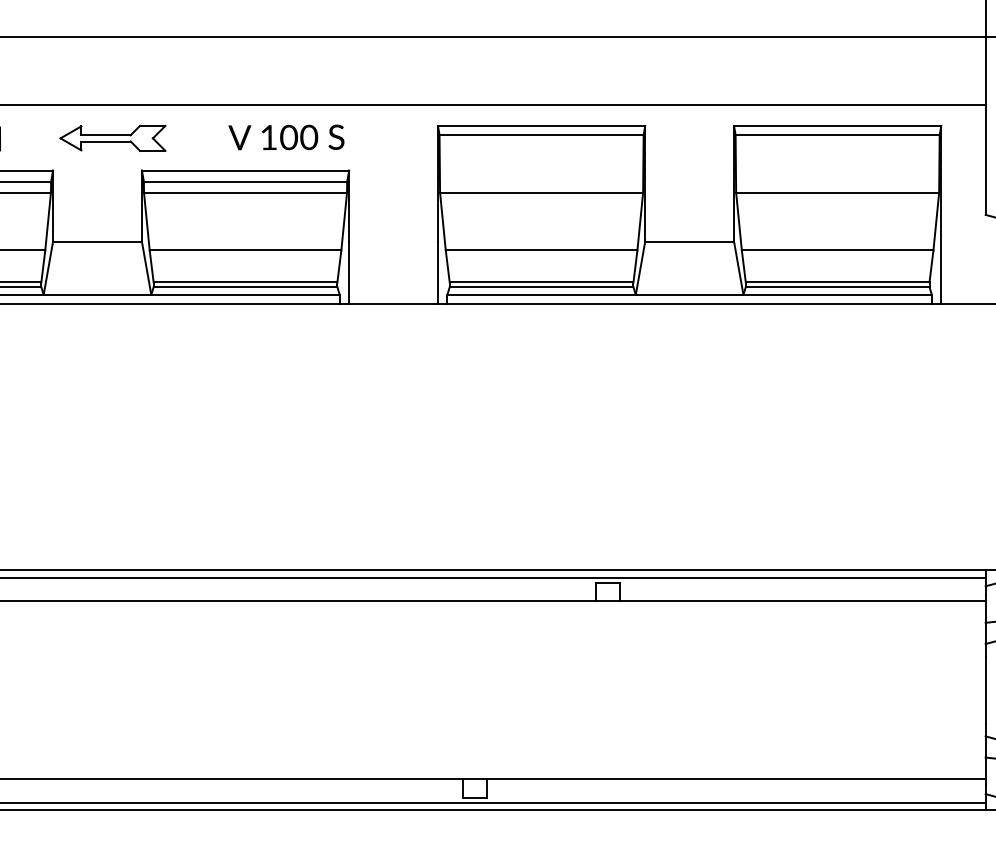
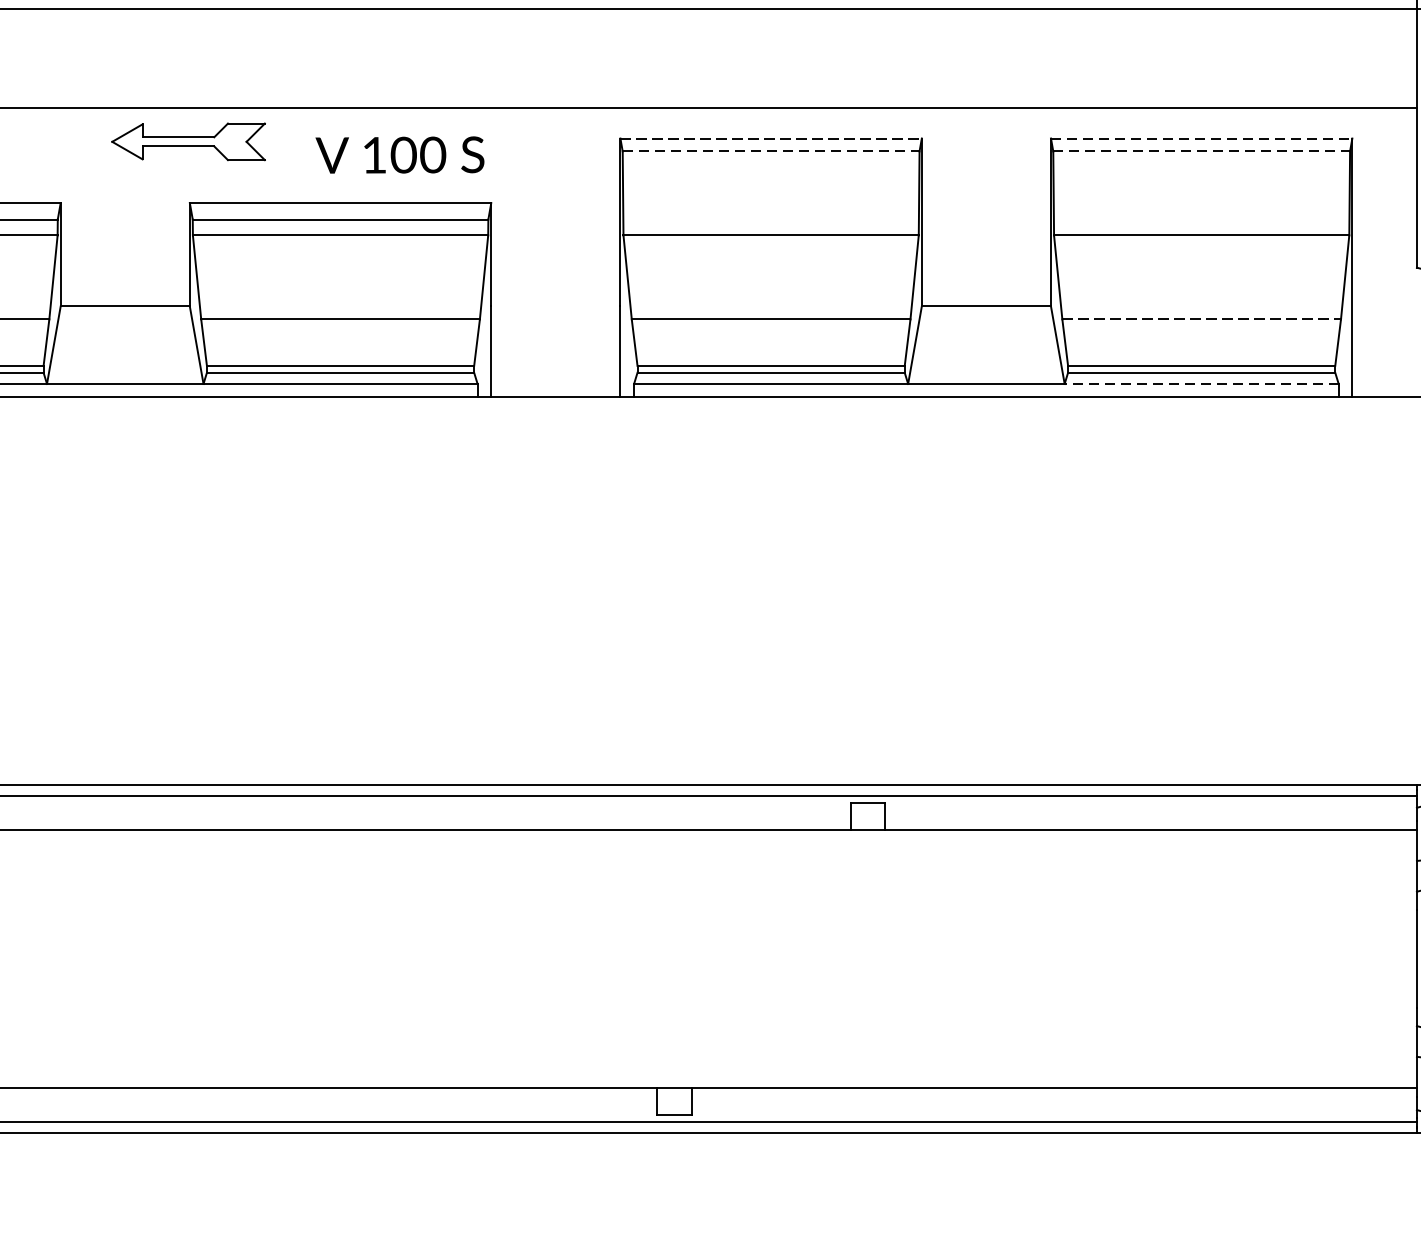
line: (541, 126) -> (770, 139), solid -> dashed
line: (837, 126) -> (1201, 139), solid -> dashed
line: (542, 134) -> (772, 150), solid -> dashed
line: (838, 134) -> (1202, 150), solid -> dashed
part: (112, 137) -> (187, 140), moved
line: (837, 250) -> (1201, 319), solid -> dashed
line: (837, 294) -> (1201, 383), solid -> dashed

